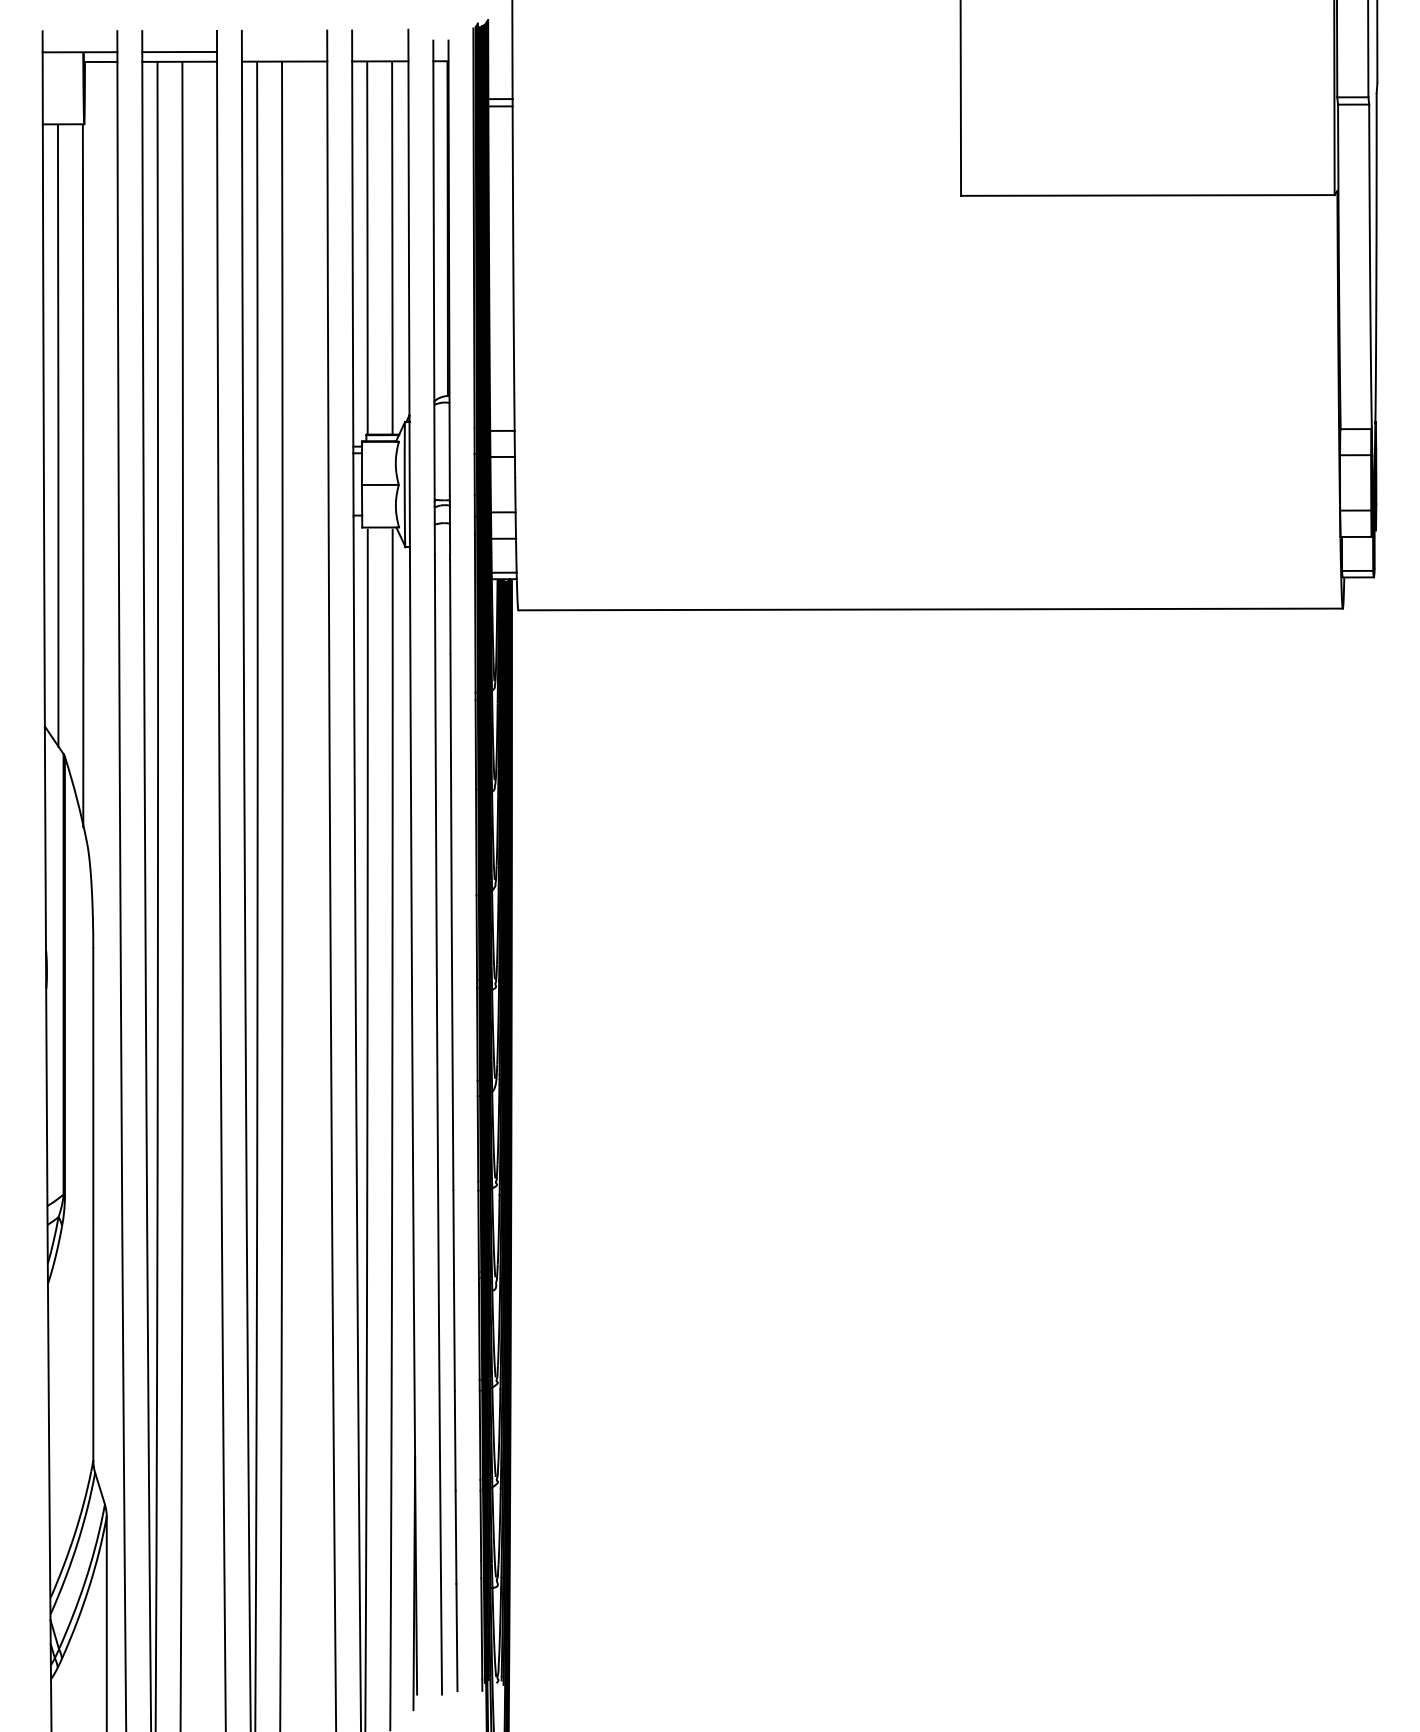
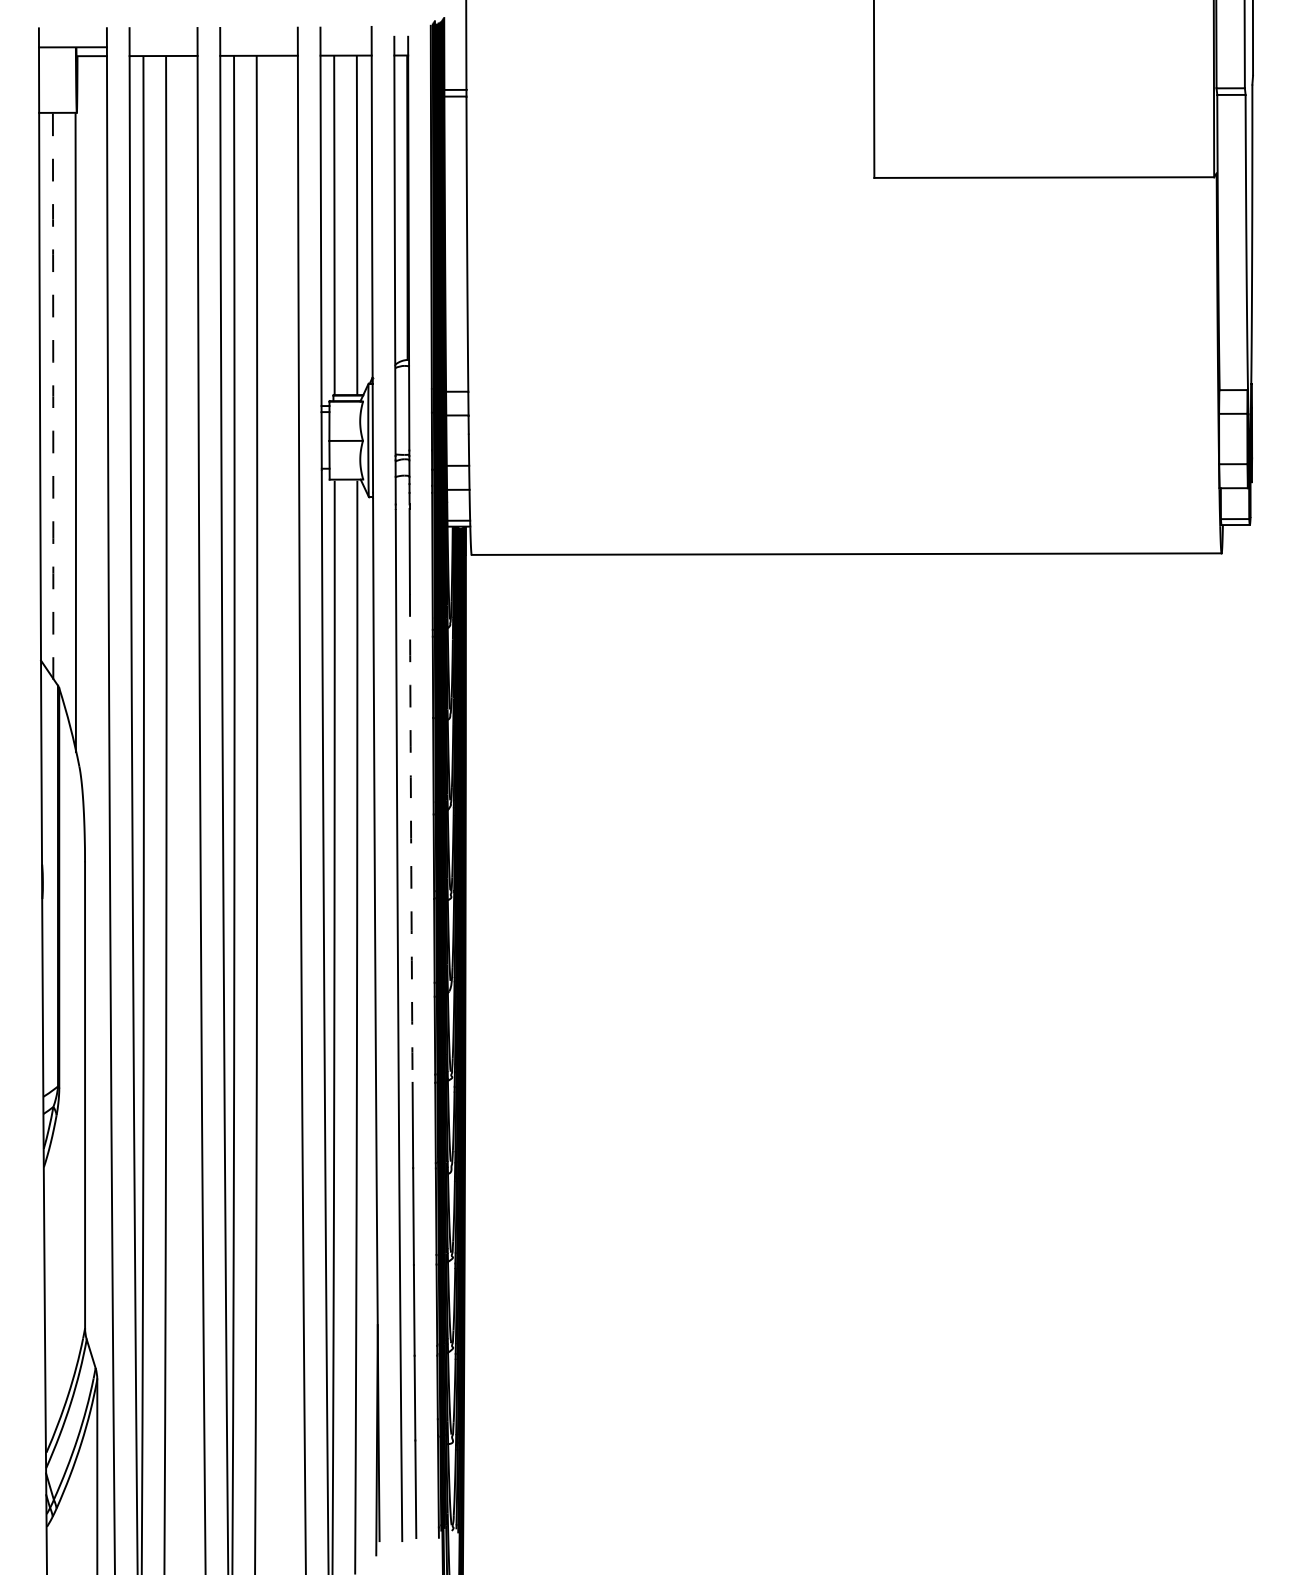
line: (179, 51) -> (163, 46), removed
arc: (58, 436) -> (53, 396), solid -> dashed
arc: (451, 922) -> (410, 838), solid -> dashed

